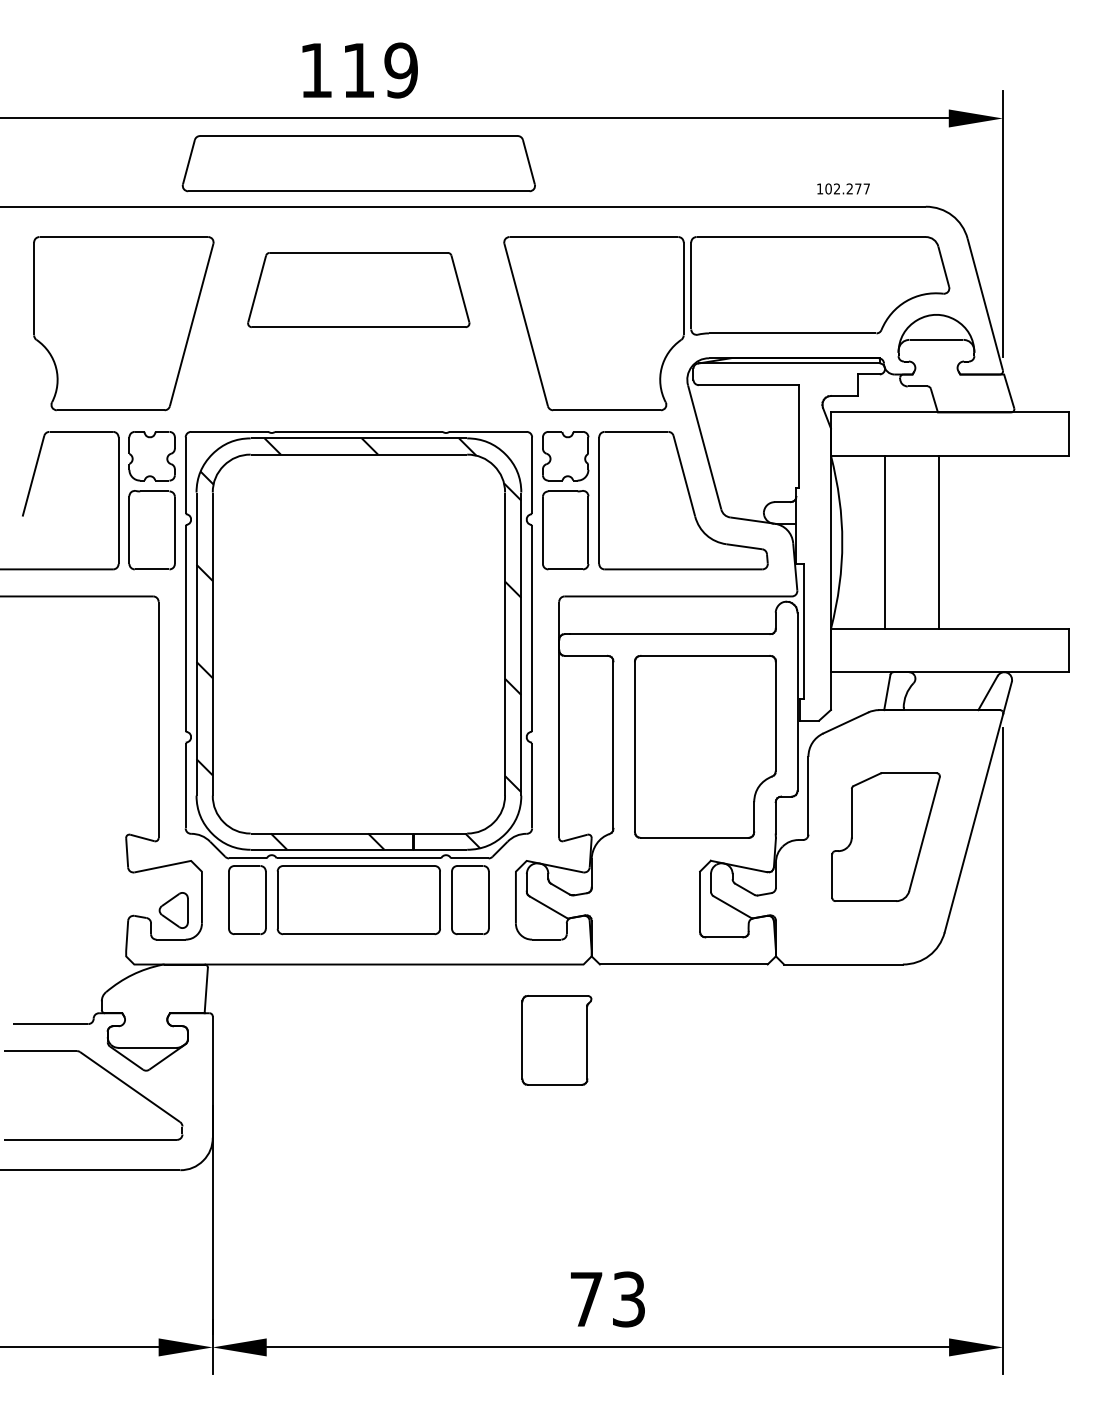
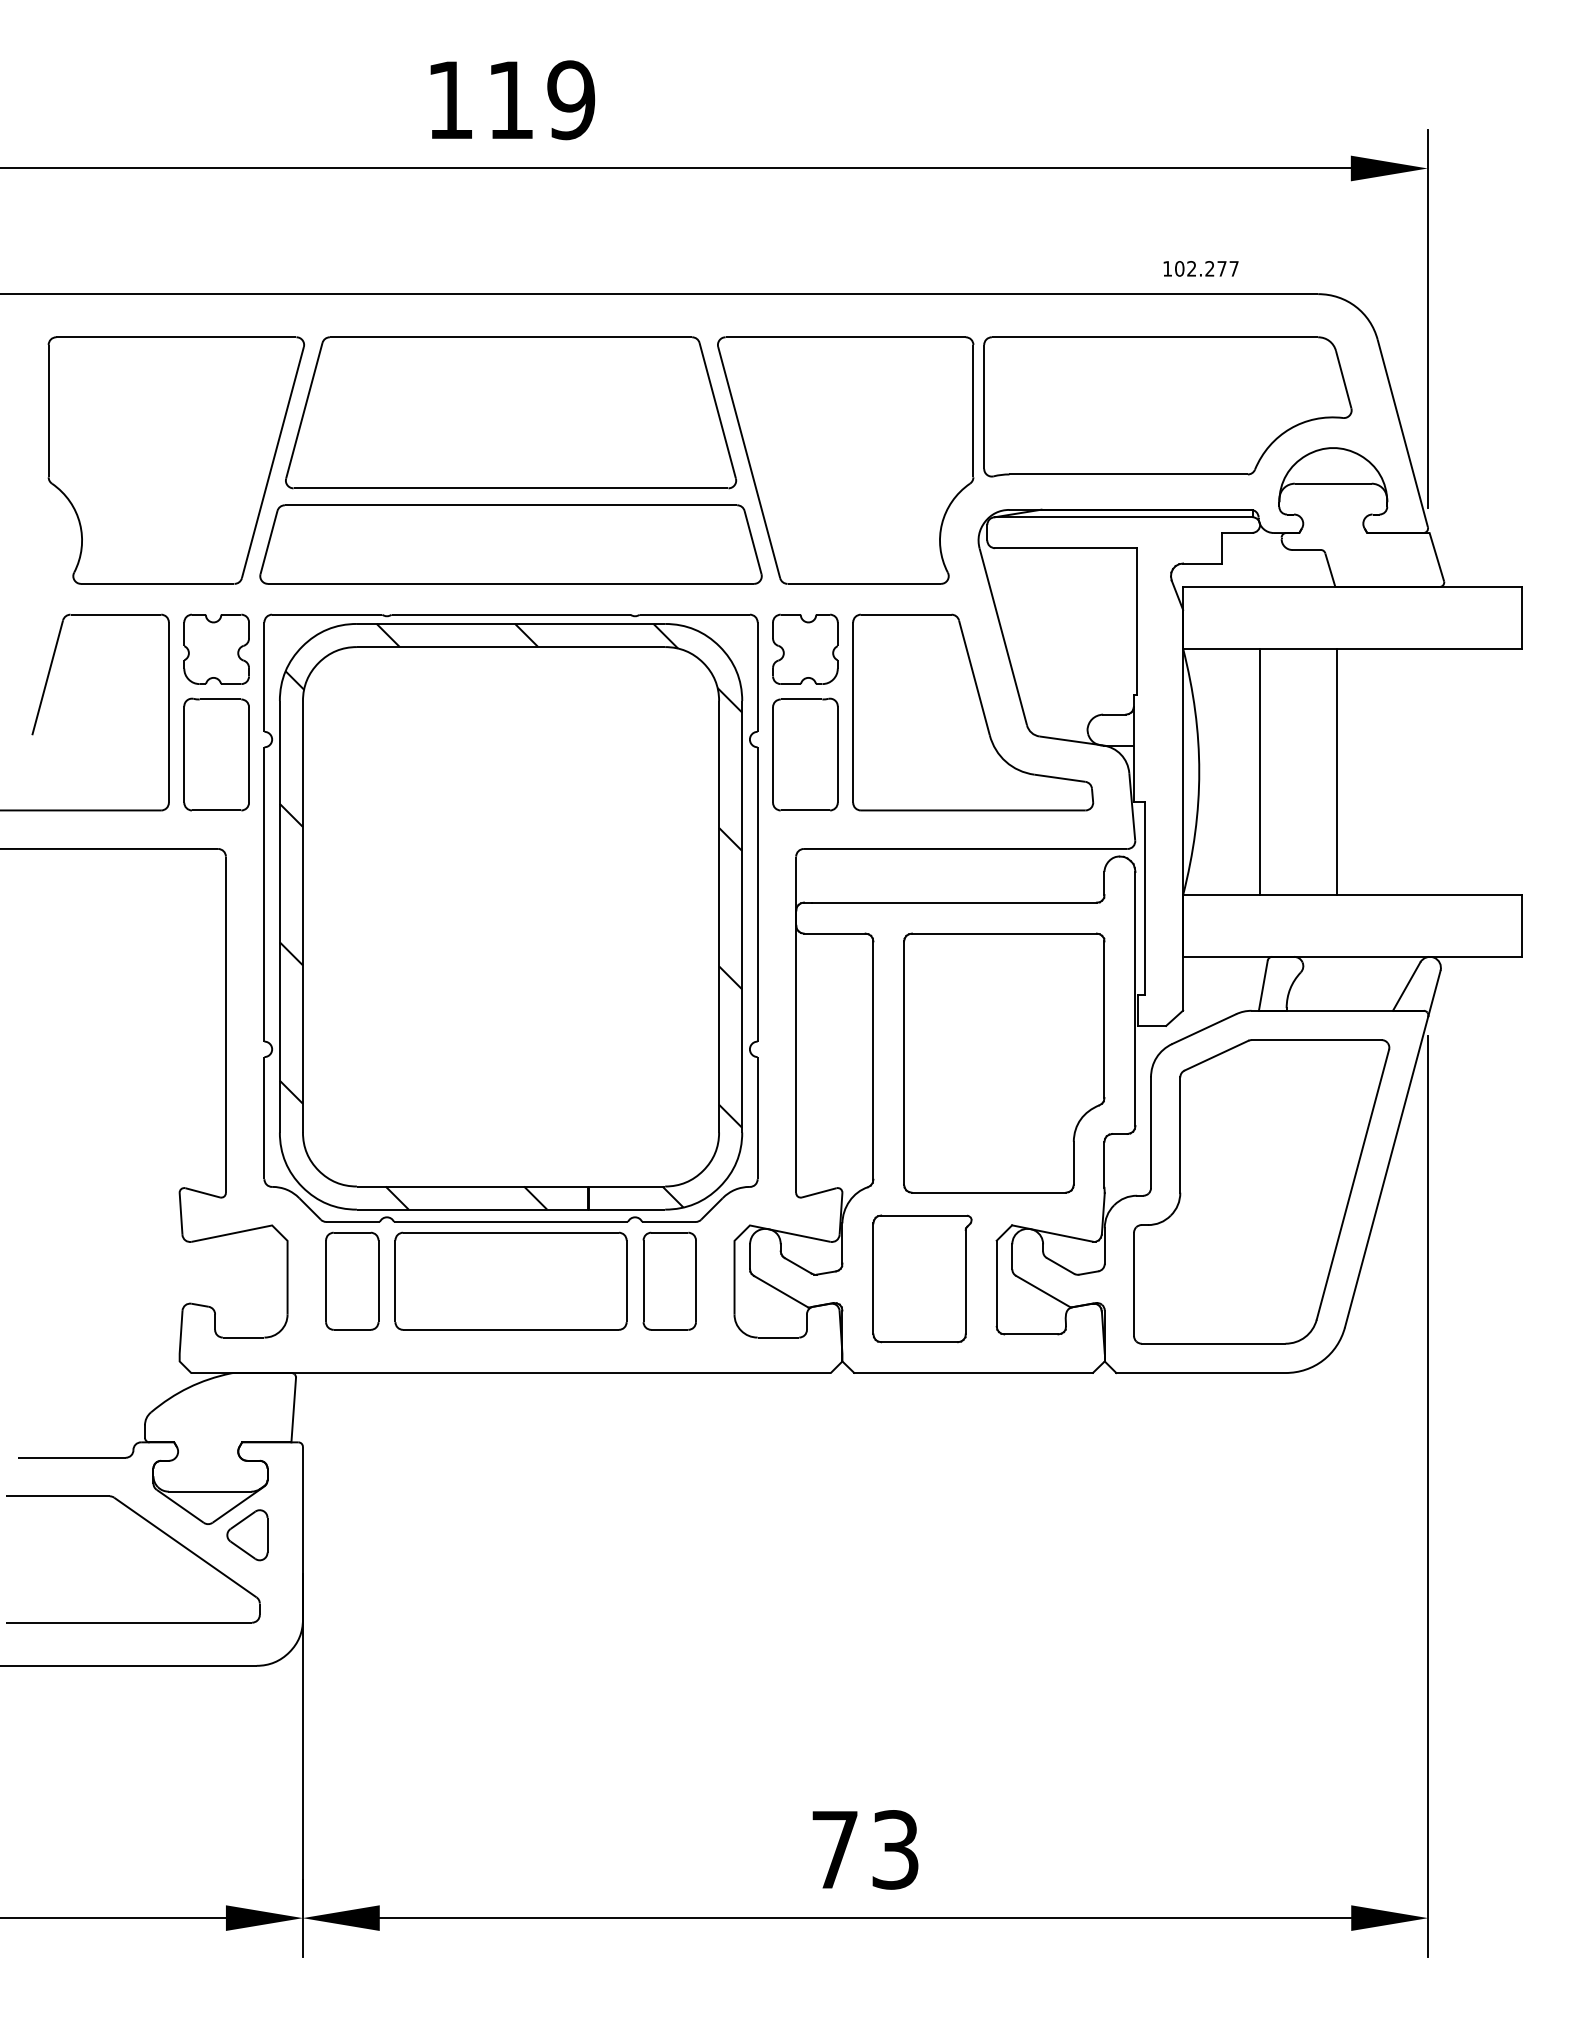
part: (358, 163) -> (510, 544), moved
part: (358, 289) -> (510, 411), size x1.43
part: (885, 836) -> (1260, 1190), size x1.67
part: (173, 910) -> (247, 1535), moved
part: (556, 1040) -> (921, 1279), moved

